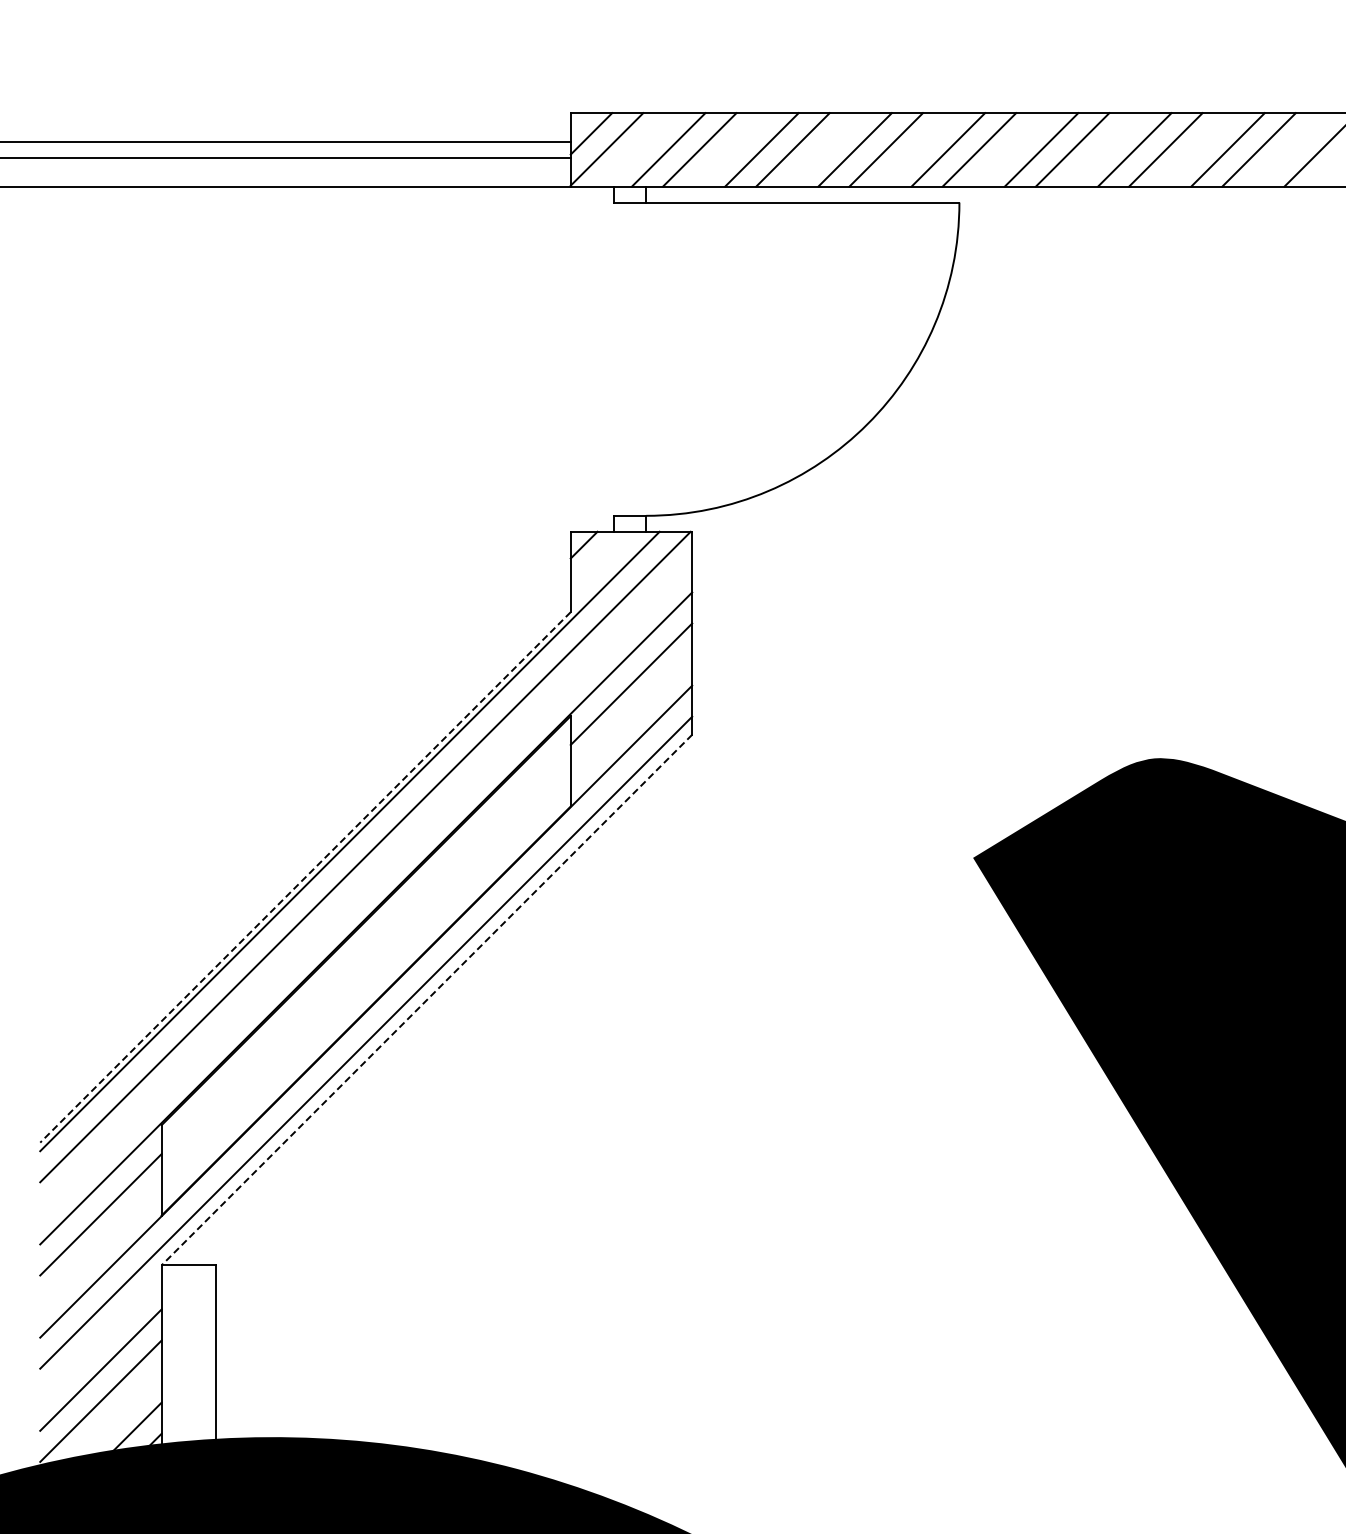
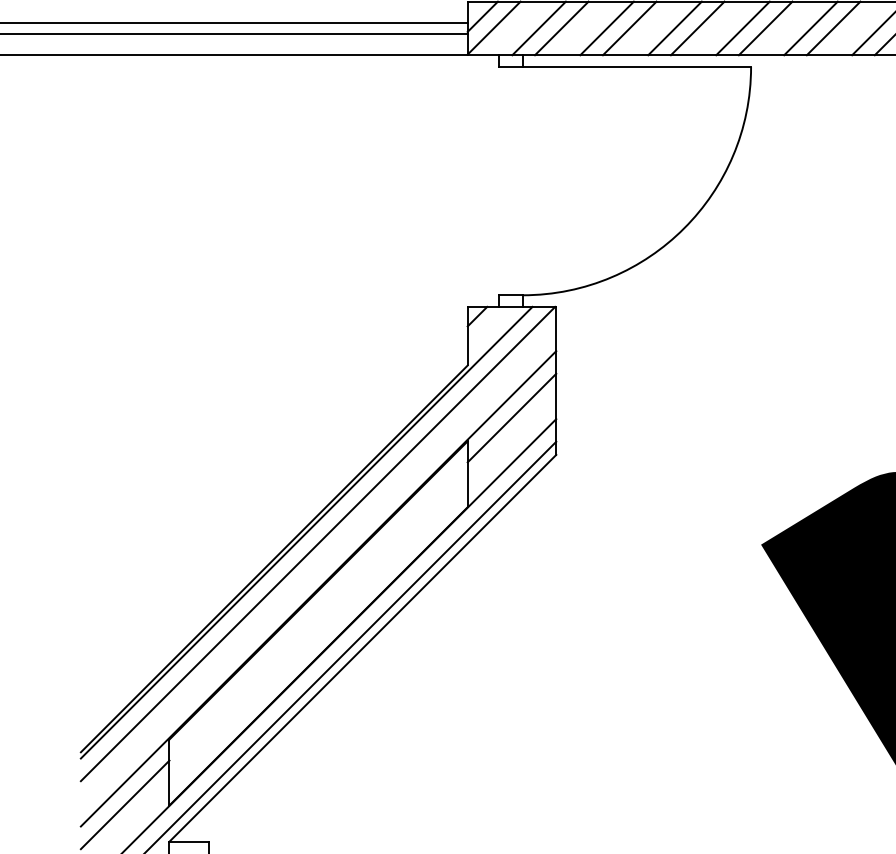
line: (305, 877) -> (274, 558), dashed -> solid
line: (426, 1000) -> (362, 648), dashed -> solid

